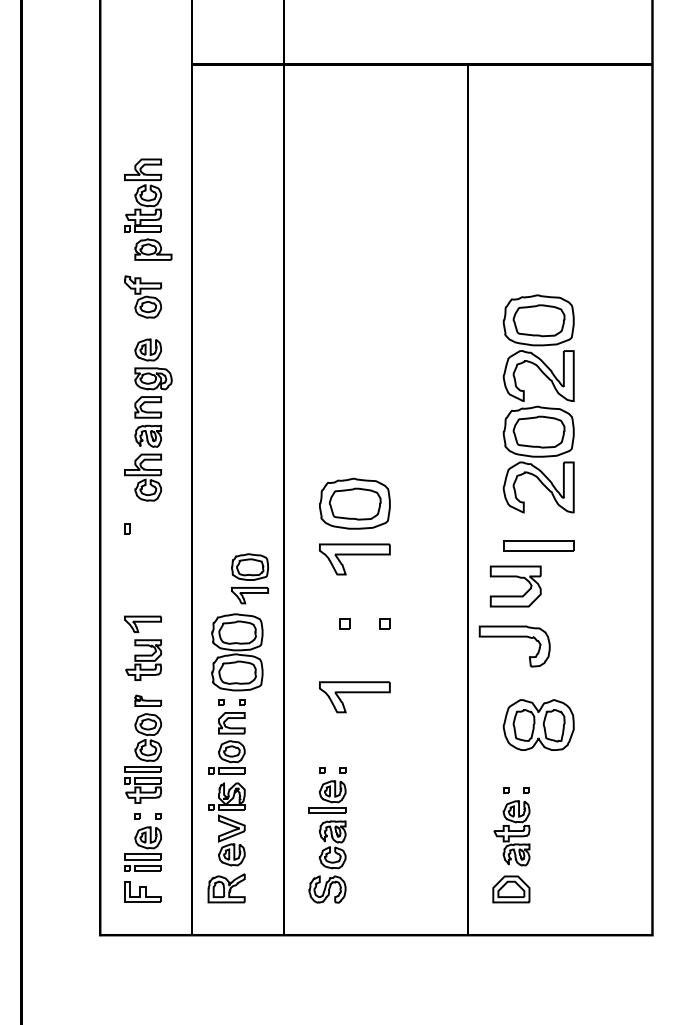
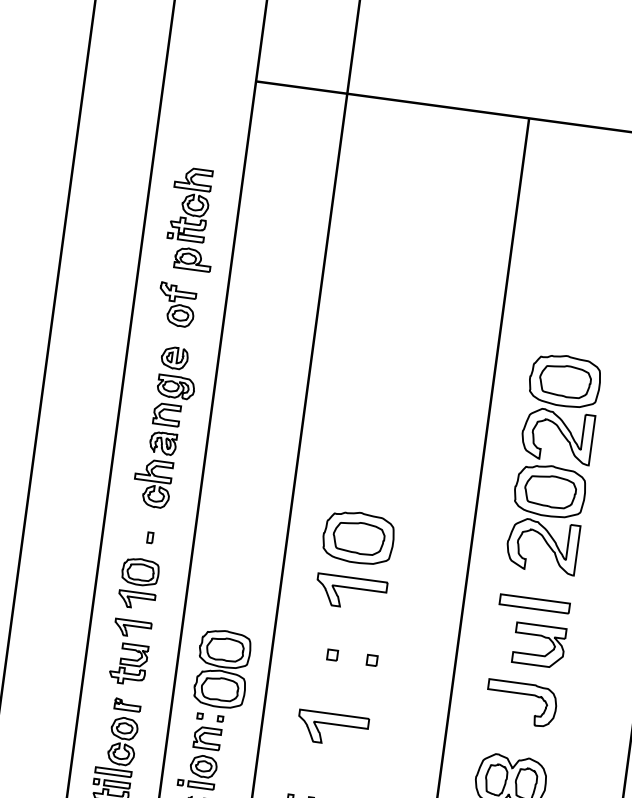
part: (127, 528) -> (150, 537), moved
part: (249, 578) -> (138, 583), moved
part: (519, 578) -> (544, 638), moved
part: (514, 637) -> (522, 694), moved

